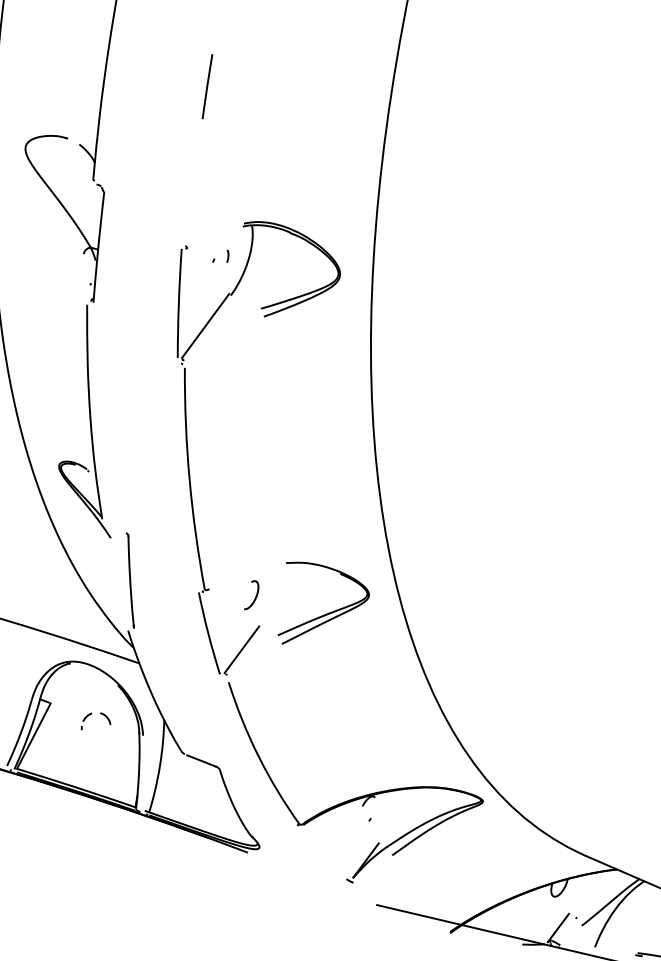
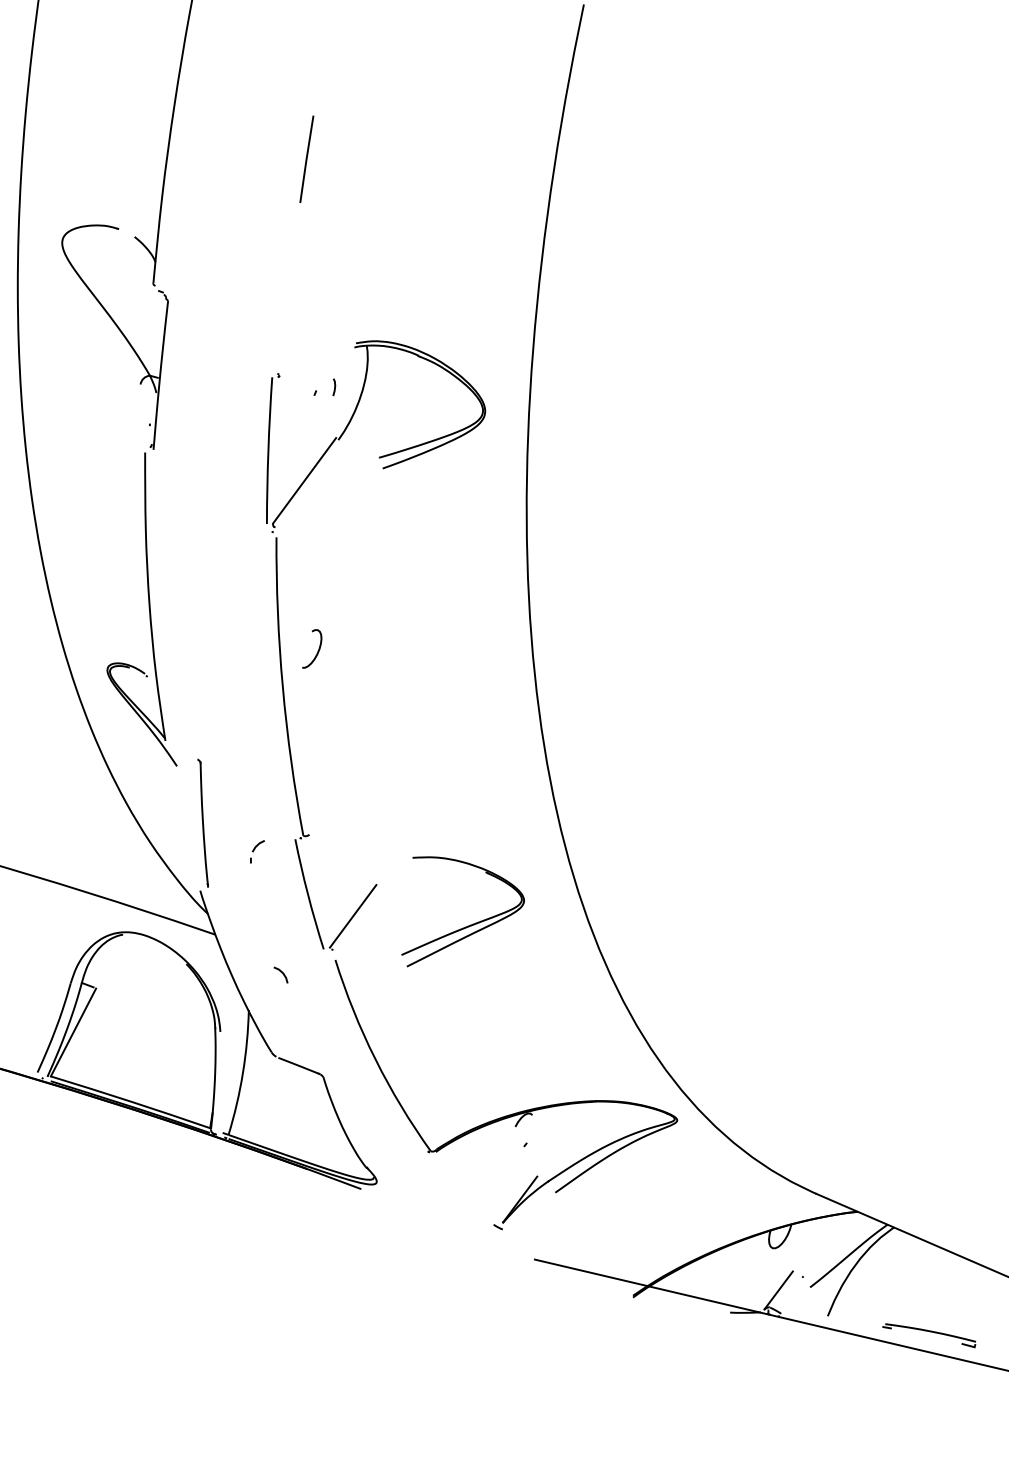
curve: (255, 597) -> (317, 651), moved
part: (326, 613) -> (467, 925), moved
line: (106, 717) -> (281, 973), moved
part: (86, 721) -> (257, 851), moved

